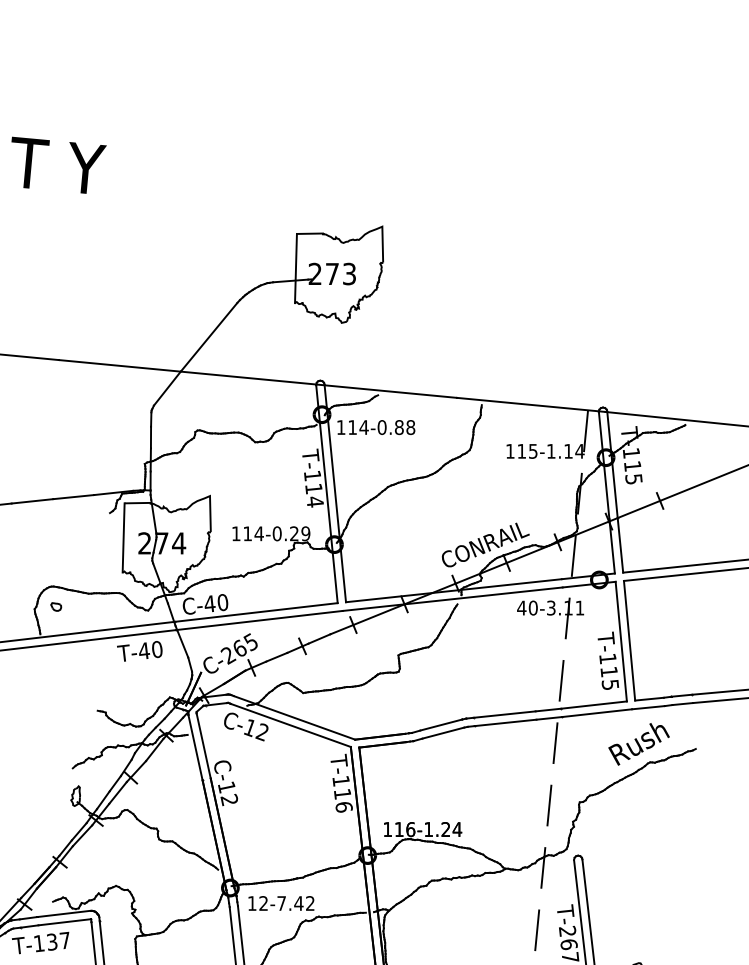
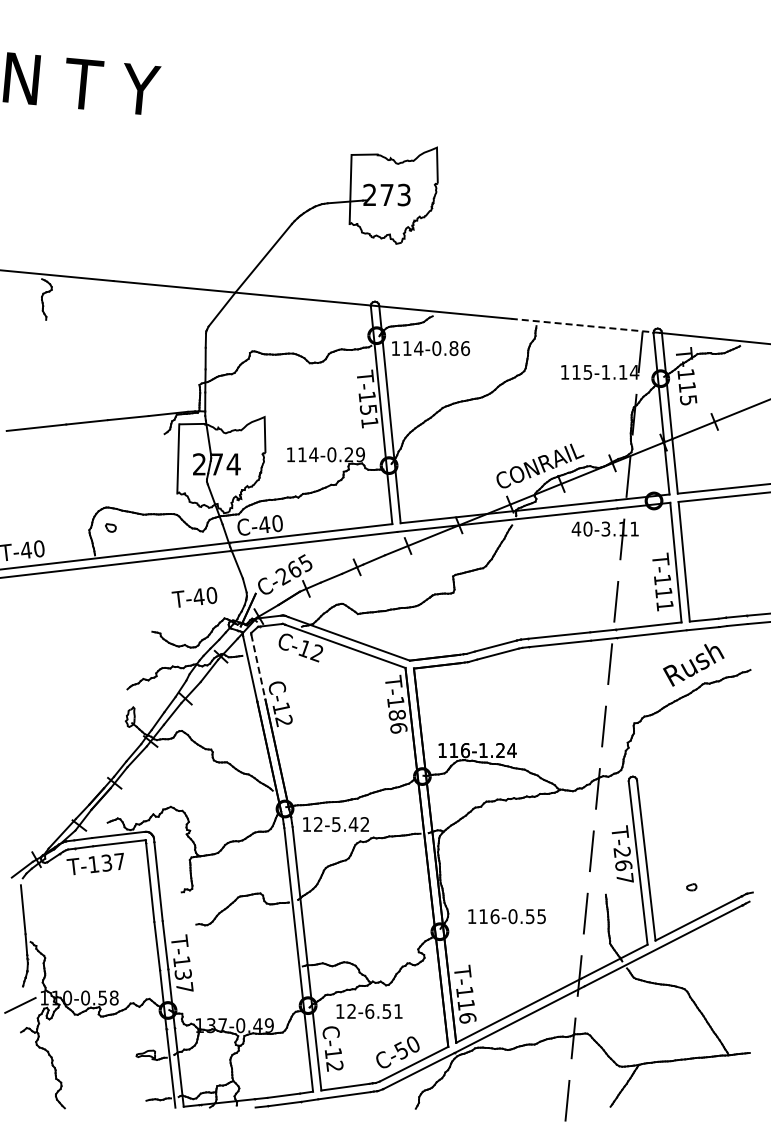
line: (530, 404) -> (585, 325), solid -> dashed
text: (410, 427) -> (465, 348), 114-0.88 -> 114-0.86
text: (313, 495) -> (368, 416), T-114 -> T-151
text: (139, 651) -> (194, 597), moved
text: (609, 685) -> (664, 606), T-115 -> T-111
line: (203, 746) -> (258, 667), solid -> dashed
text: (341, 794) -> (396, 715), T-116 -> T-186
text: (281, 903) -> (336, 824), 12-7.42 -> 12-5.42

